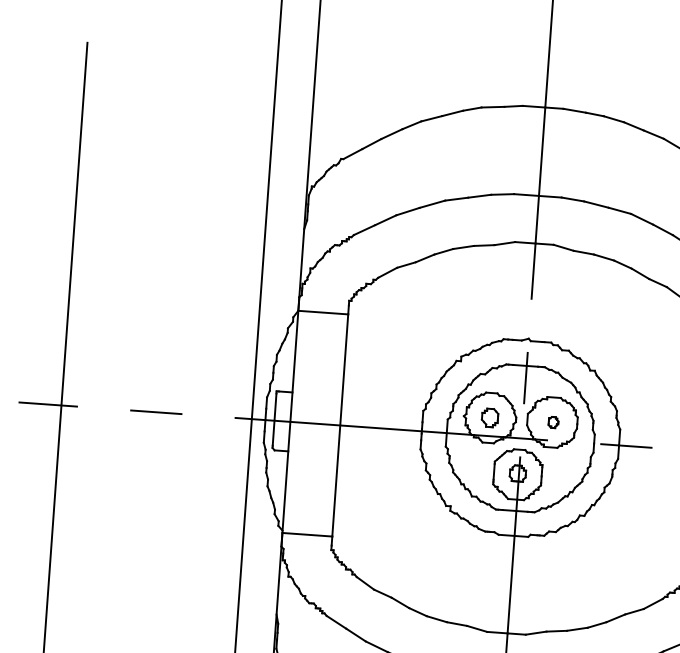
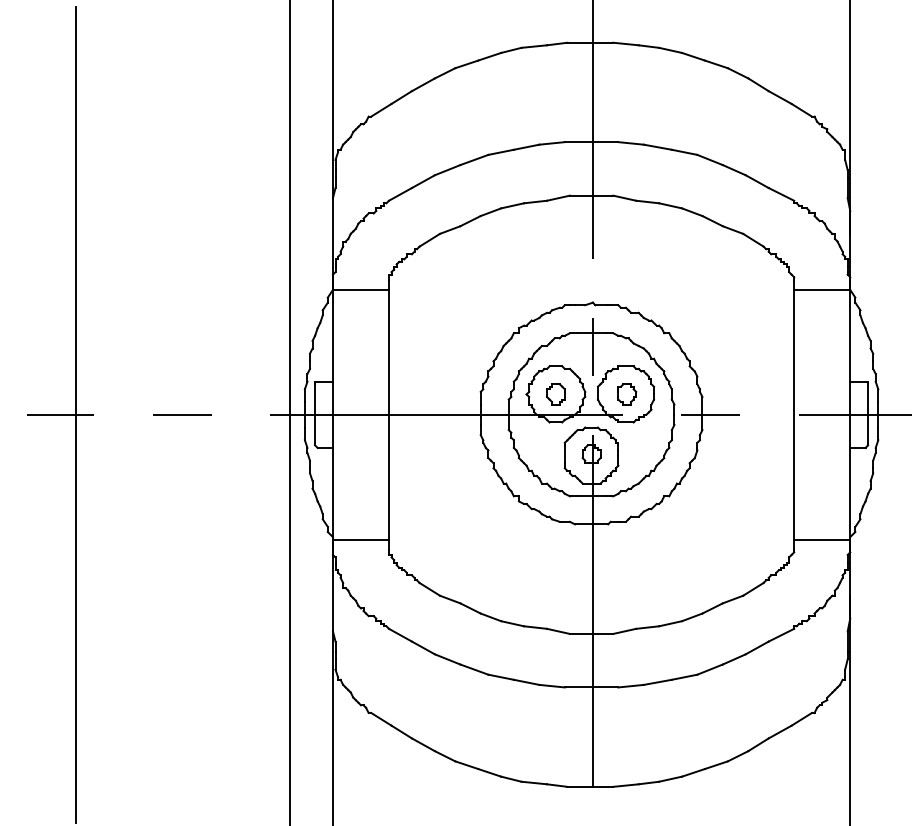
part: (553, 422) -> (627, 394), size x1.67

